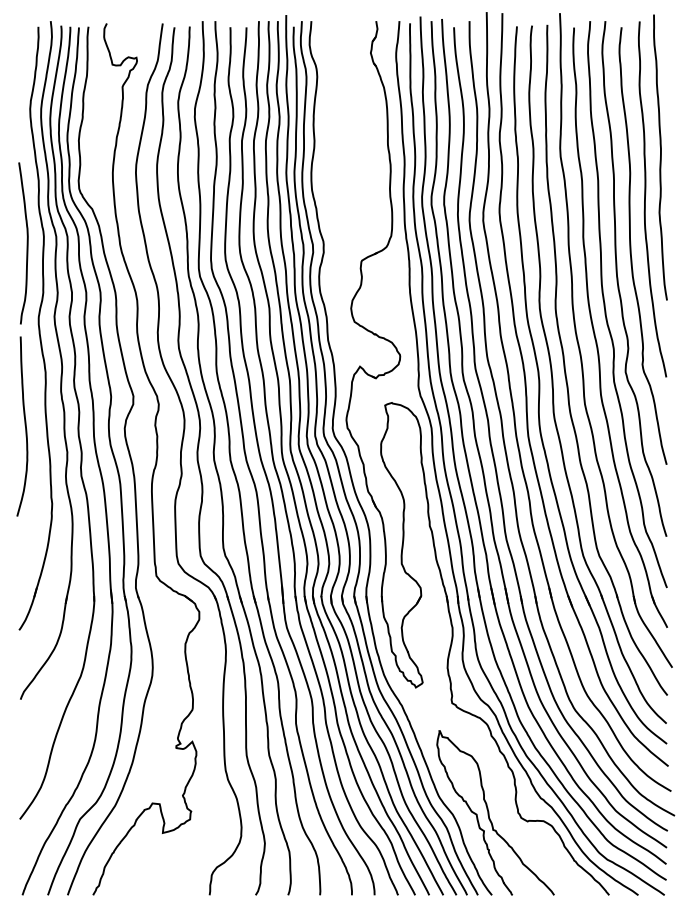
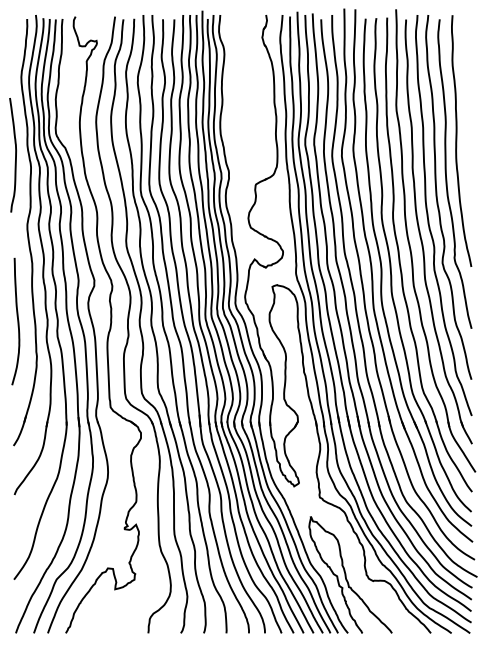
curve: (660, 157) -> (467, 111), removed
curve: (26, 243) -> (15, 155), moved
curve: (24, 425) -> (17, 320), moved

